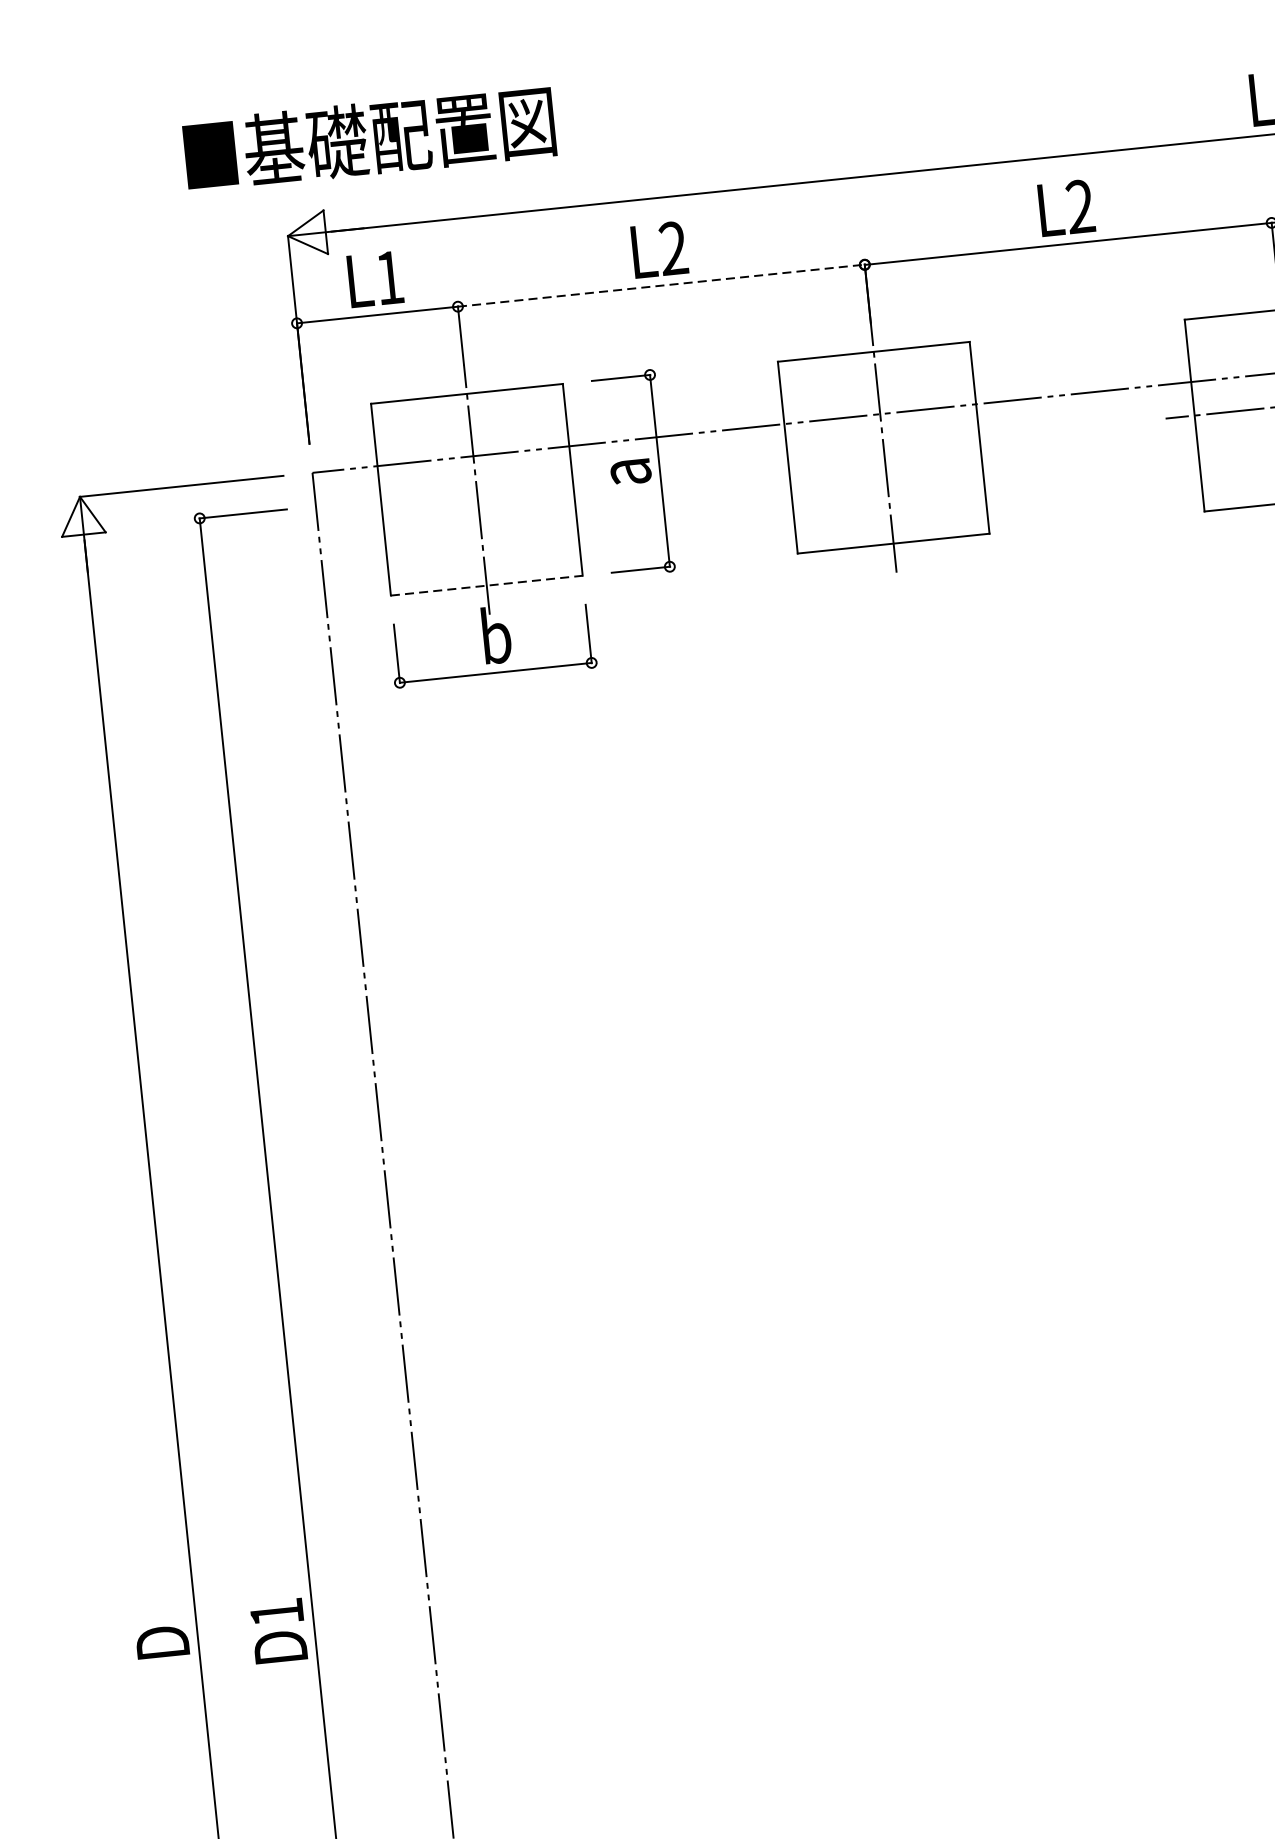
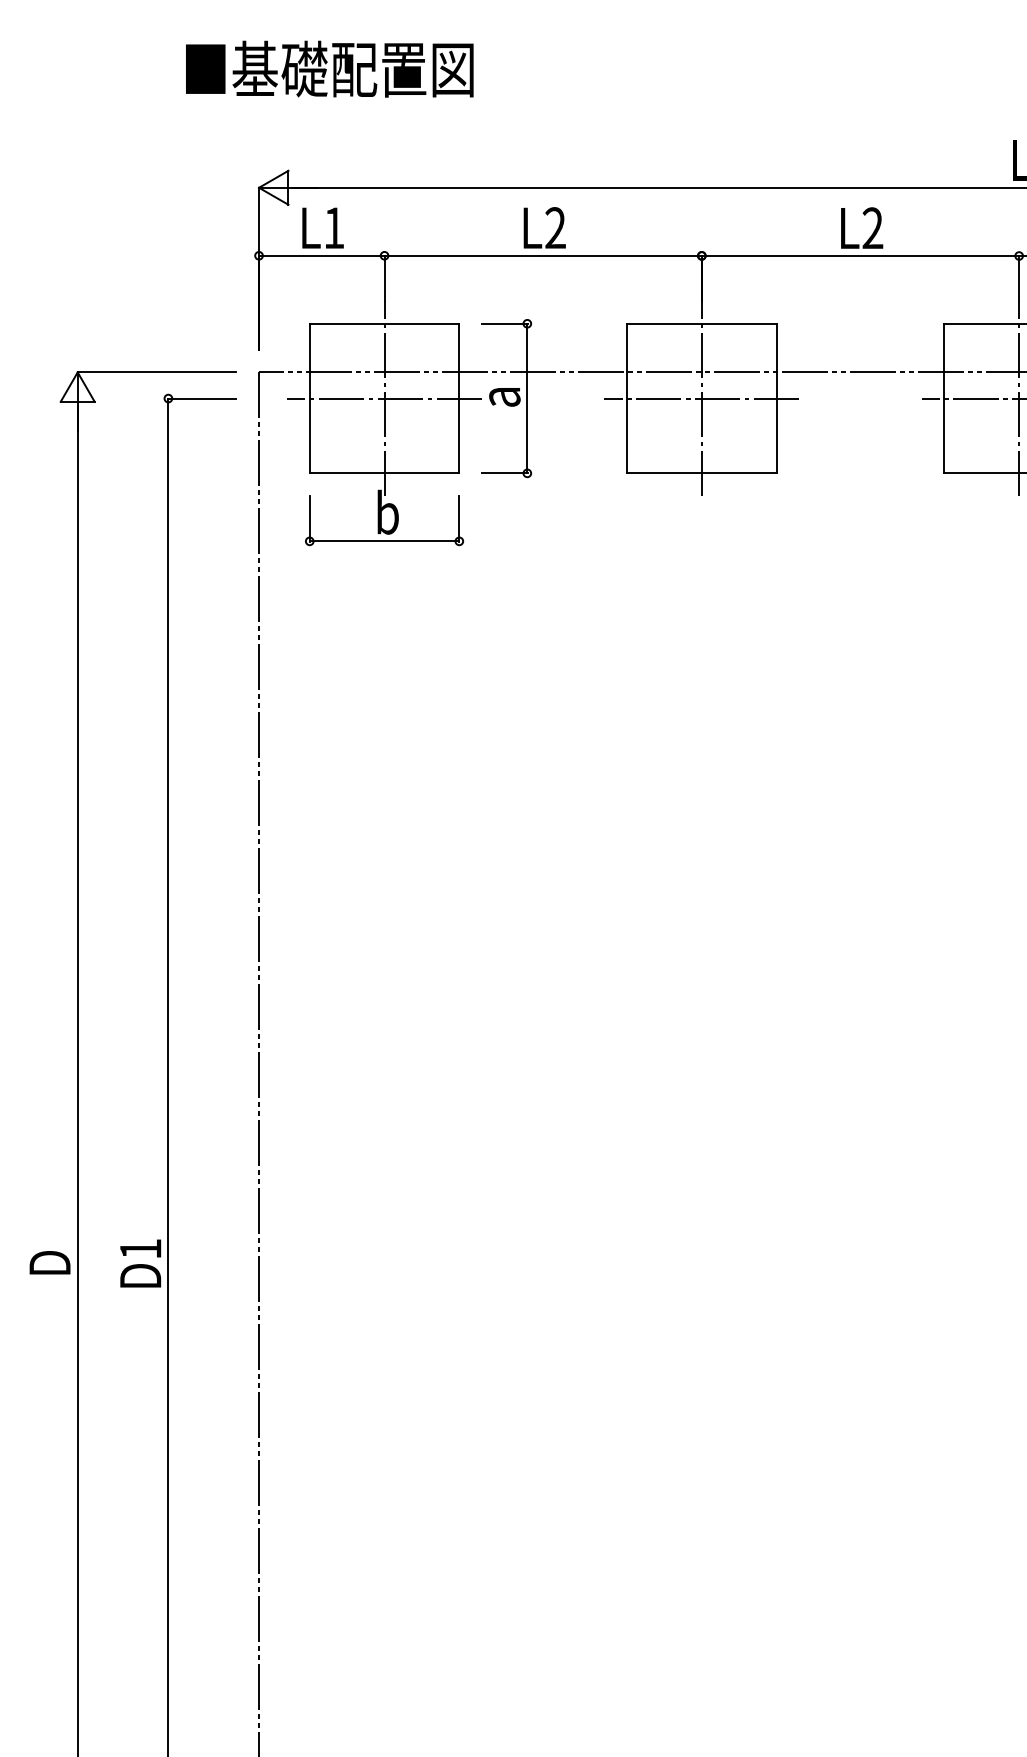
text: (369, 137) -> (329, 68), moved
line: (661, 285) -> (543, 255), dashed -> solid
line: (883, 447) -> (701, 398), added
line: (476, 489) -> (384, 398), added
line: (486, 585) -> (384, 473), dashed -> solid

